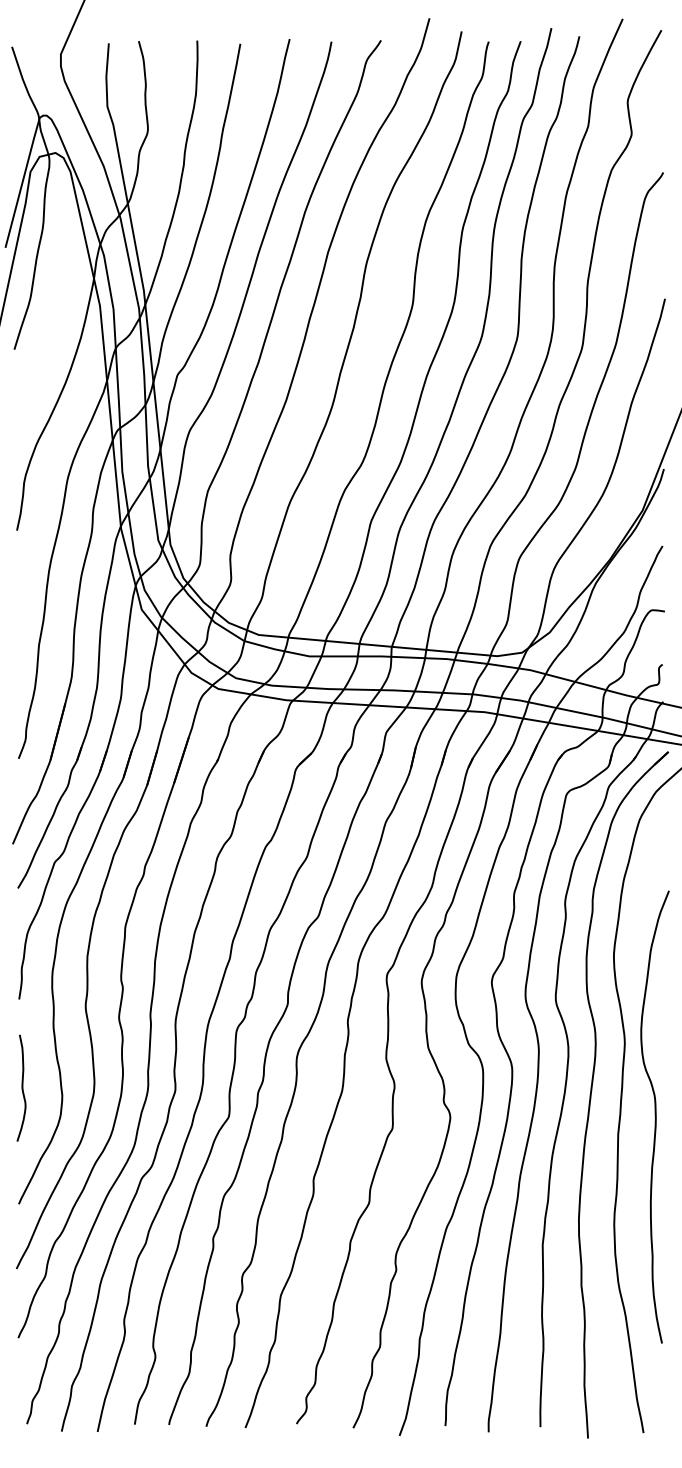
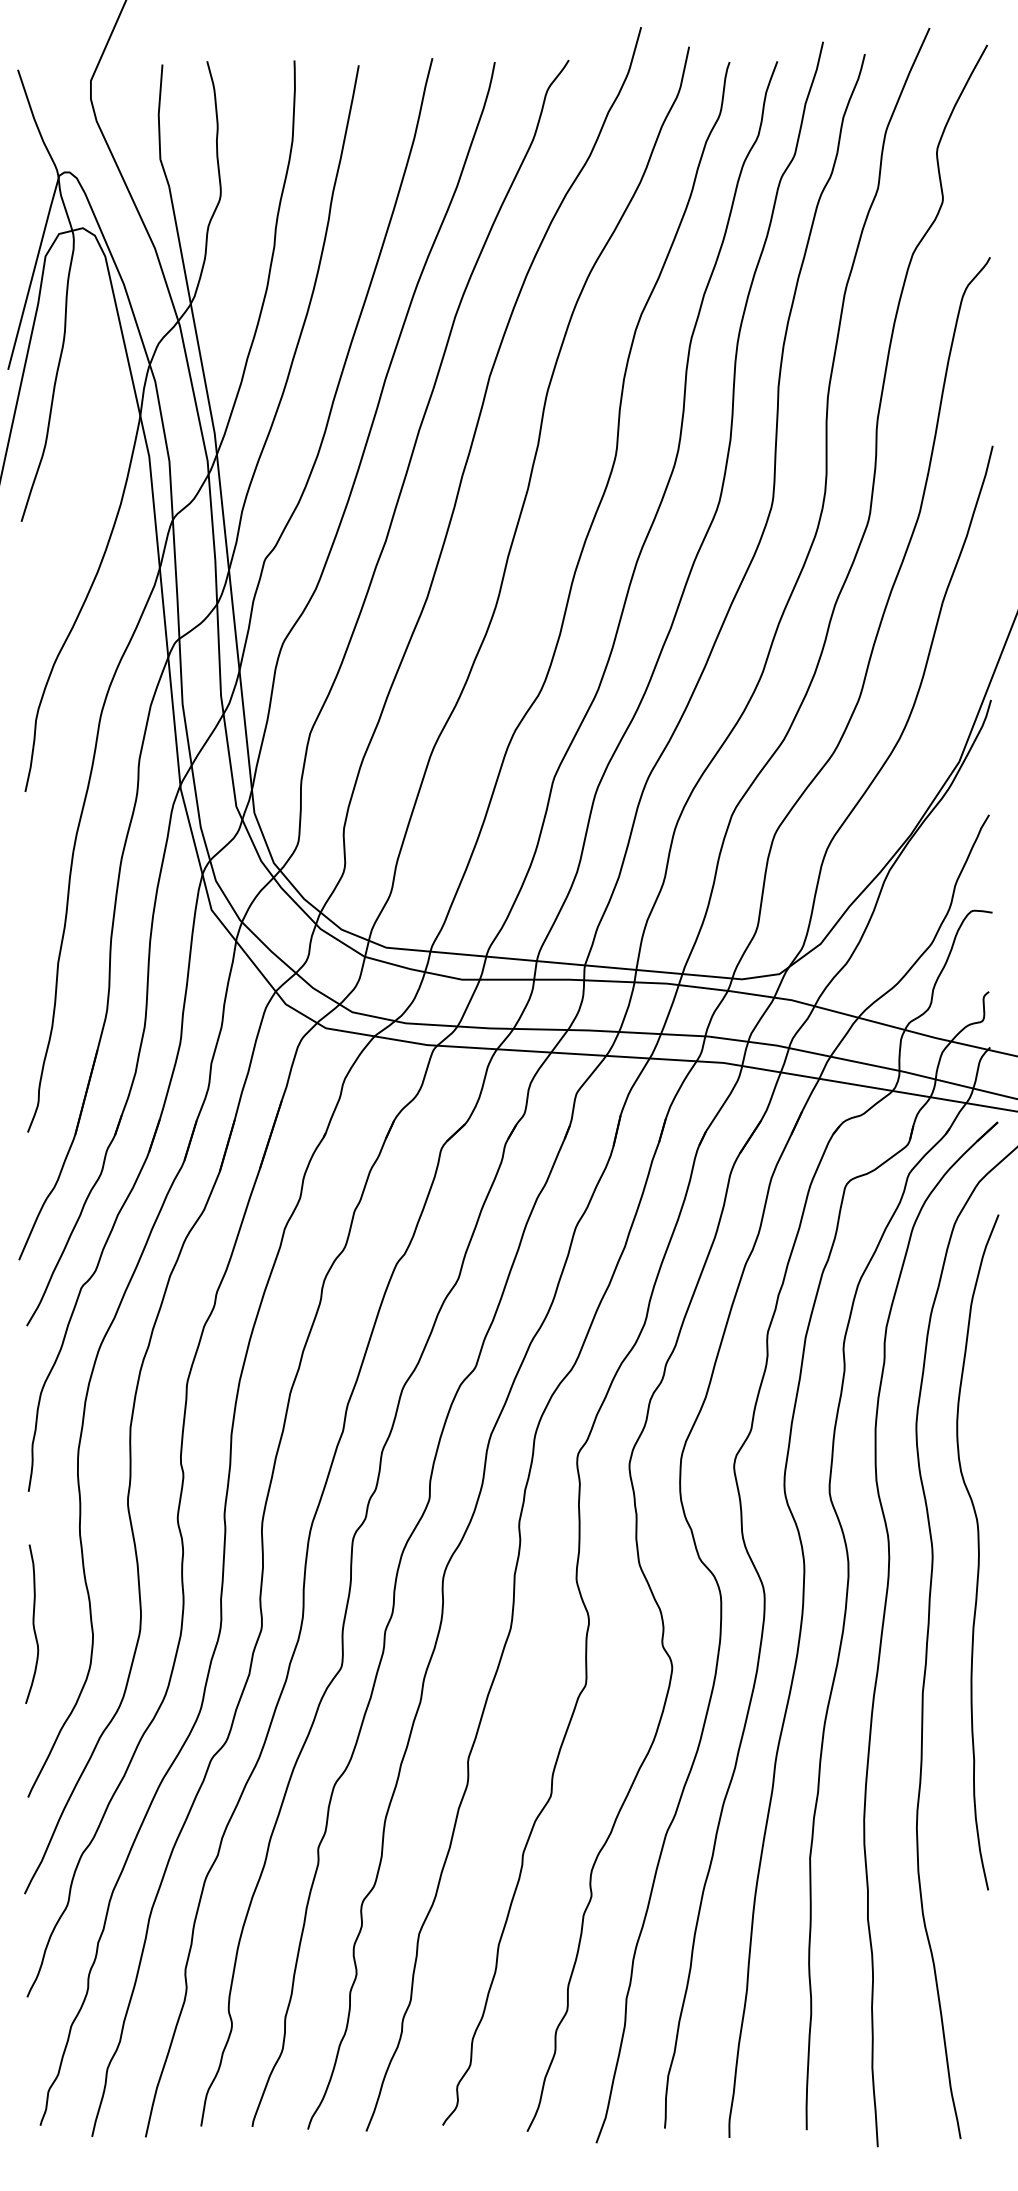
curve: (654, 1116) -> (976, 1551), moved

